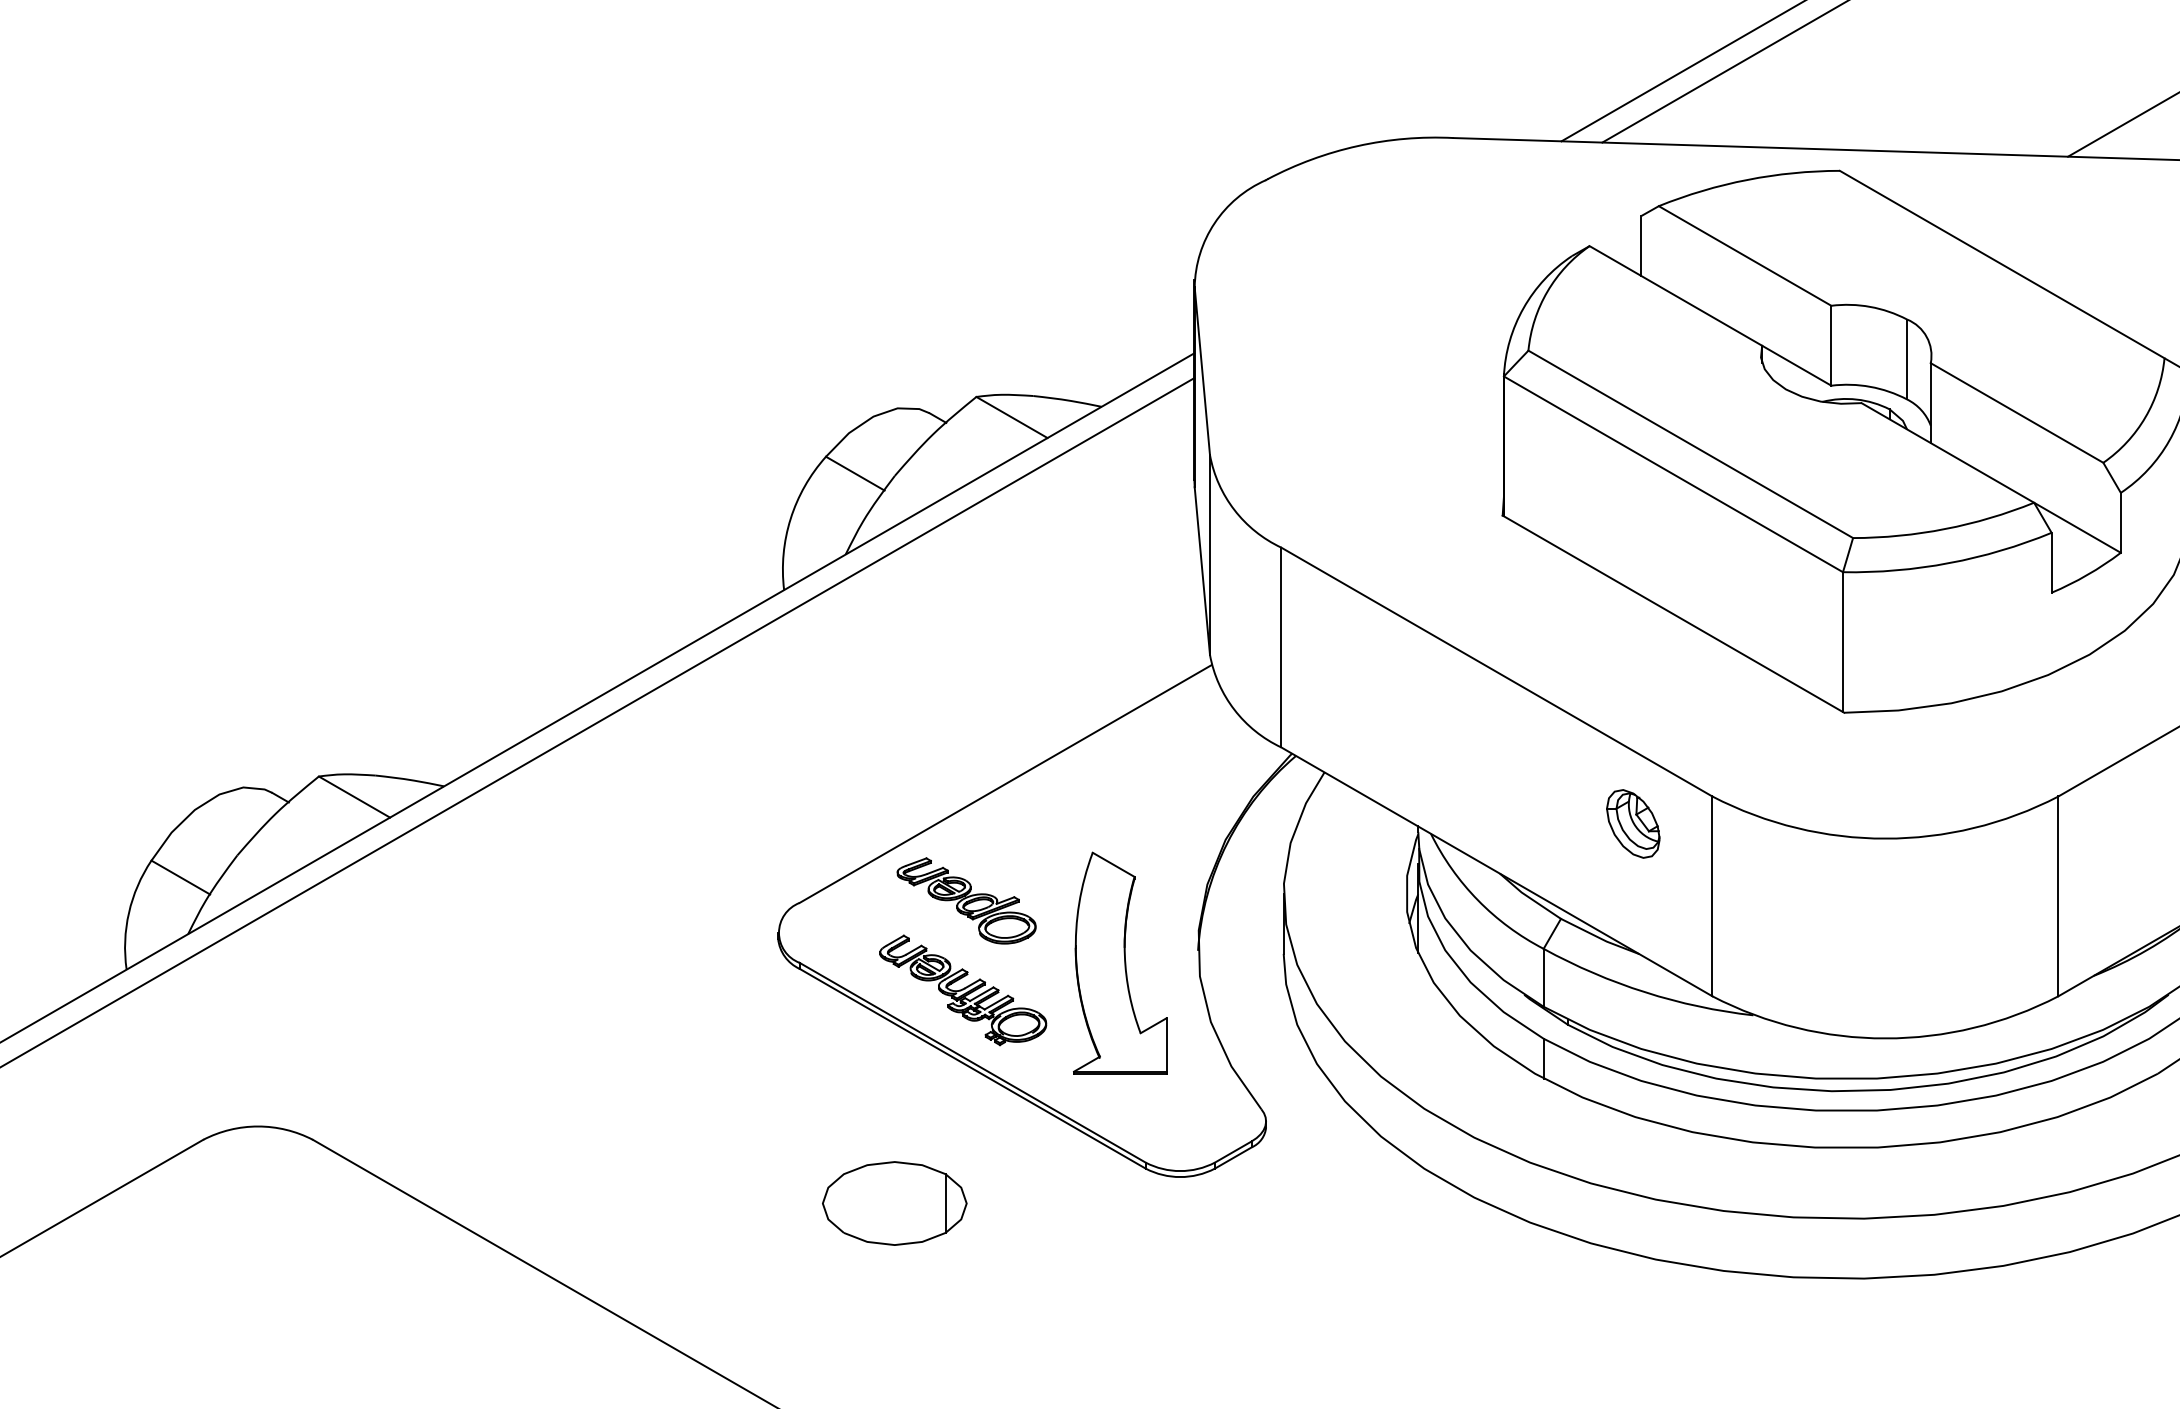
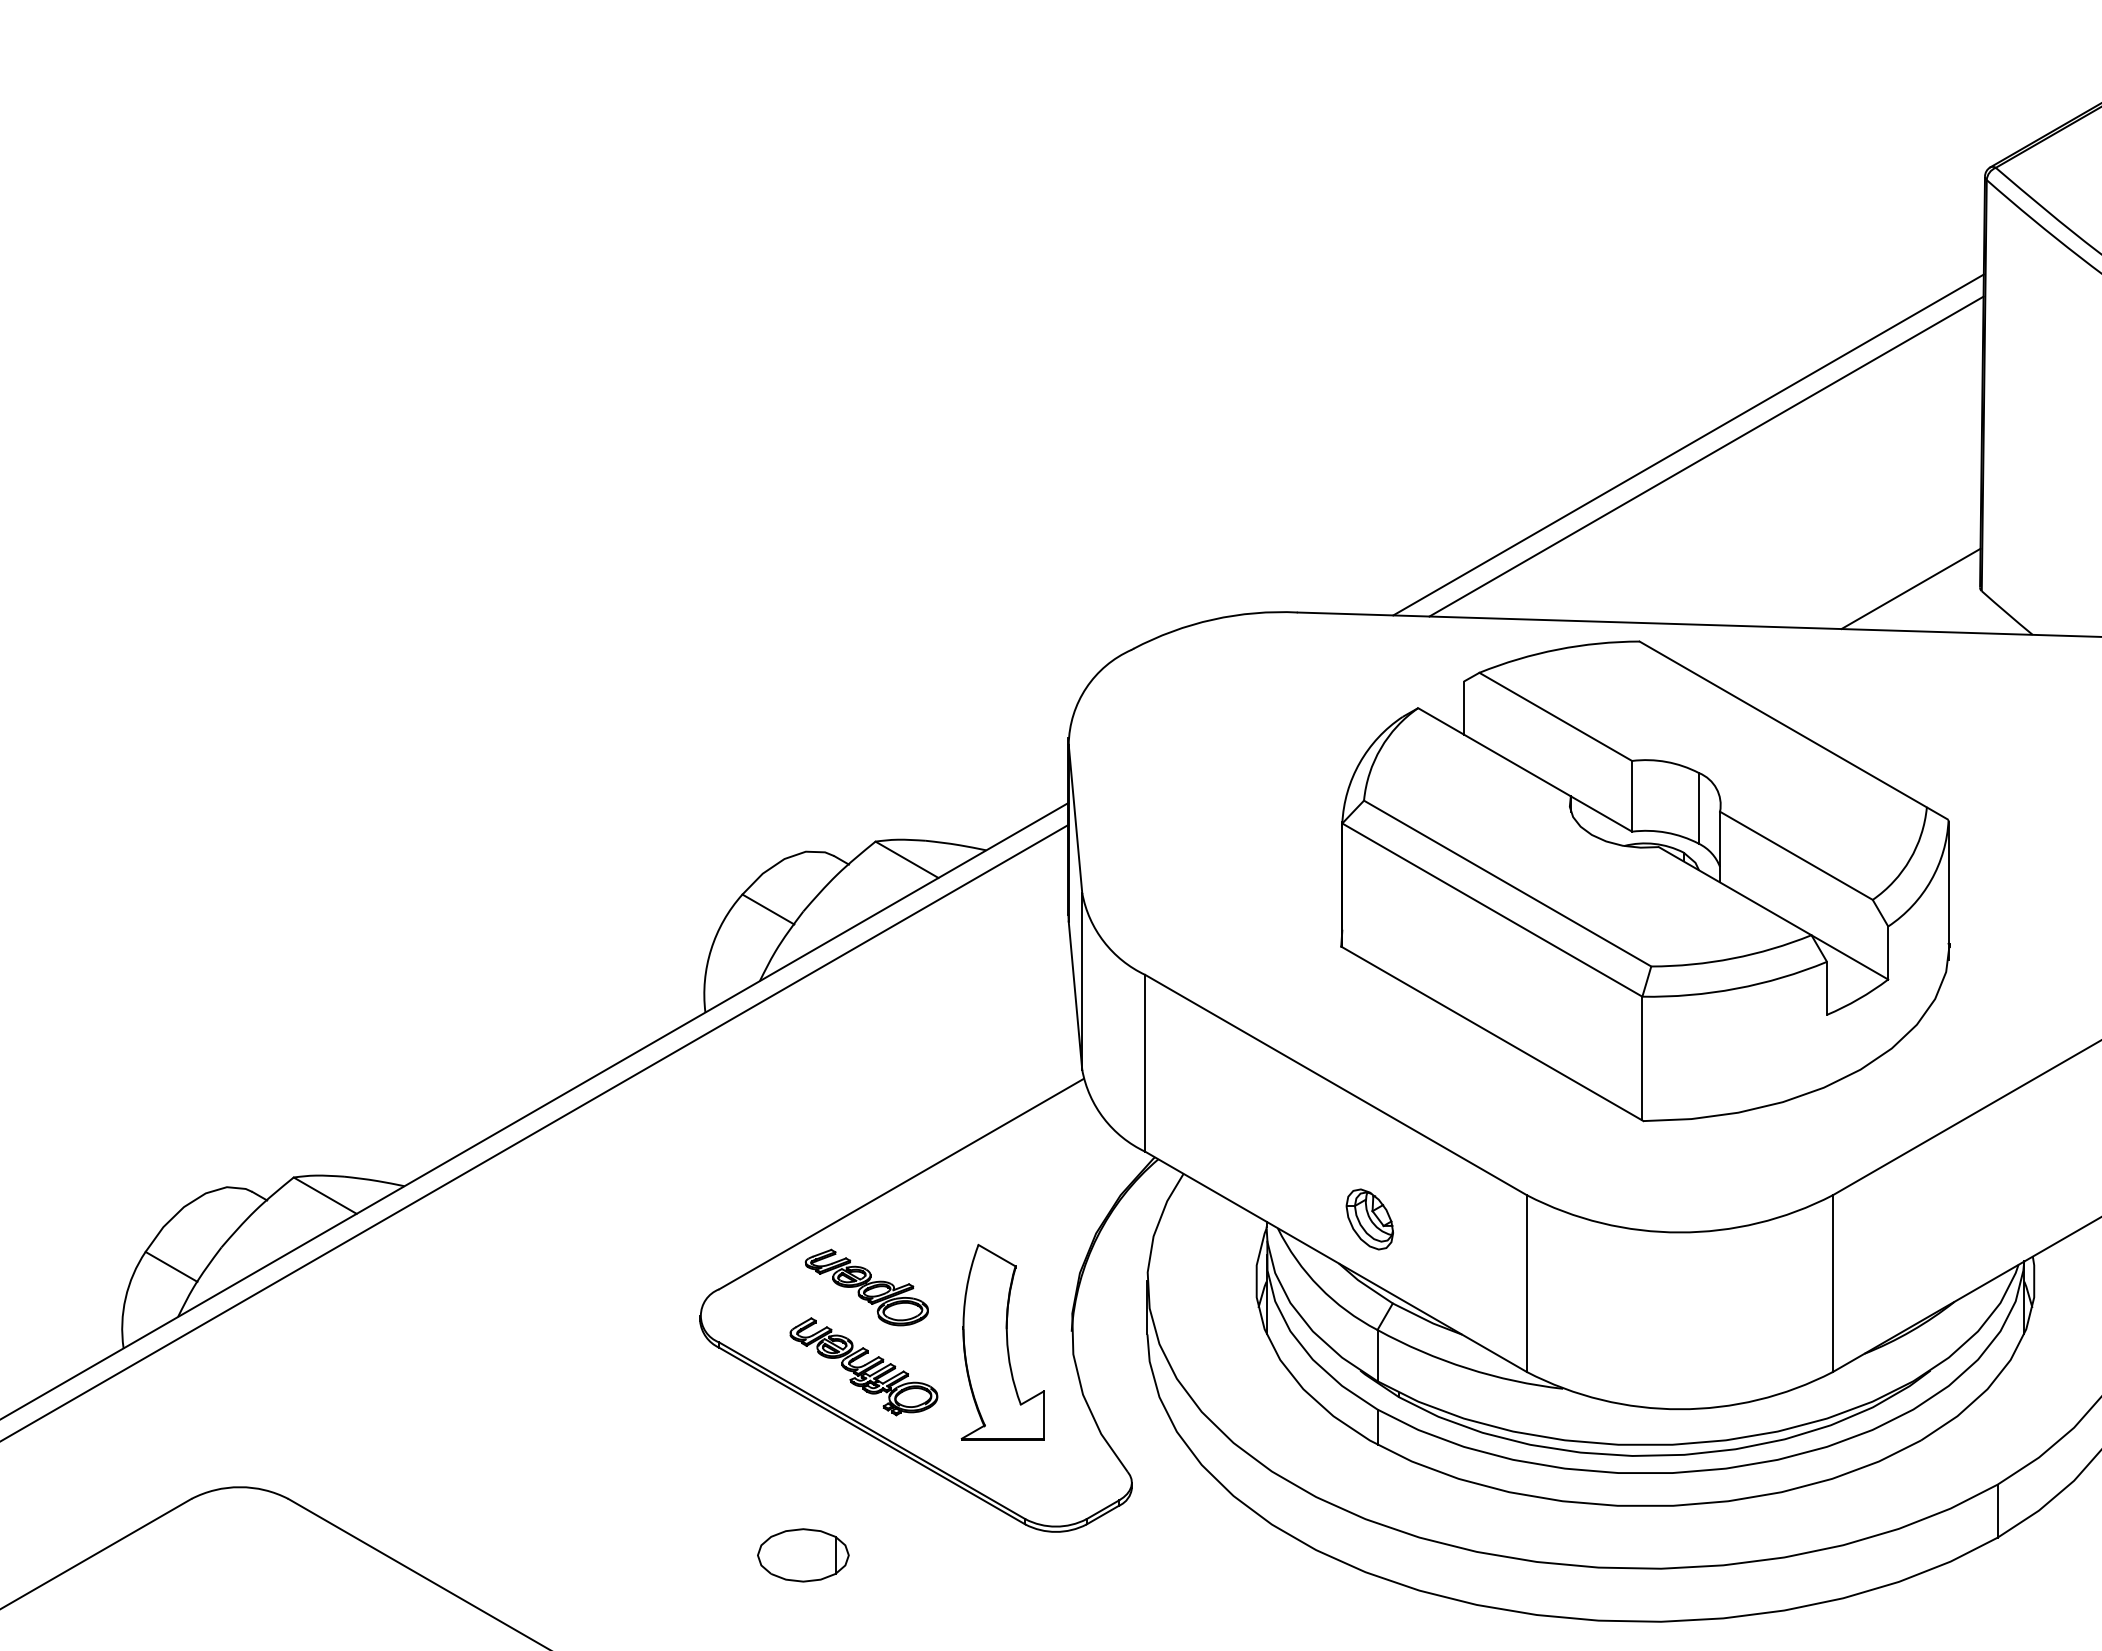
part: (1632, 823) -> (1369, 1219), moved
part: (894, 1203) -> (803, 1555), size x0.71

